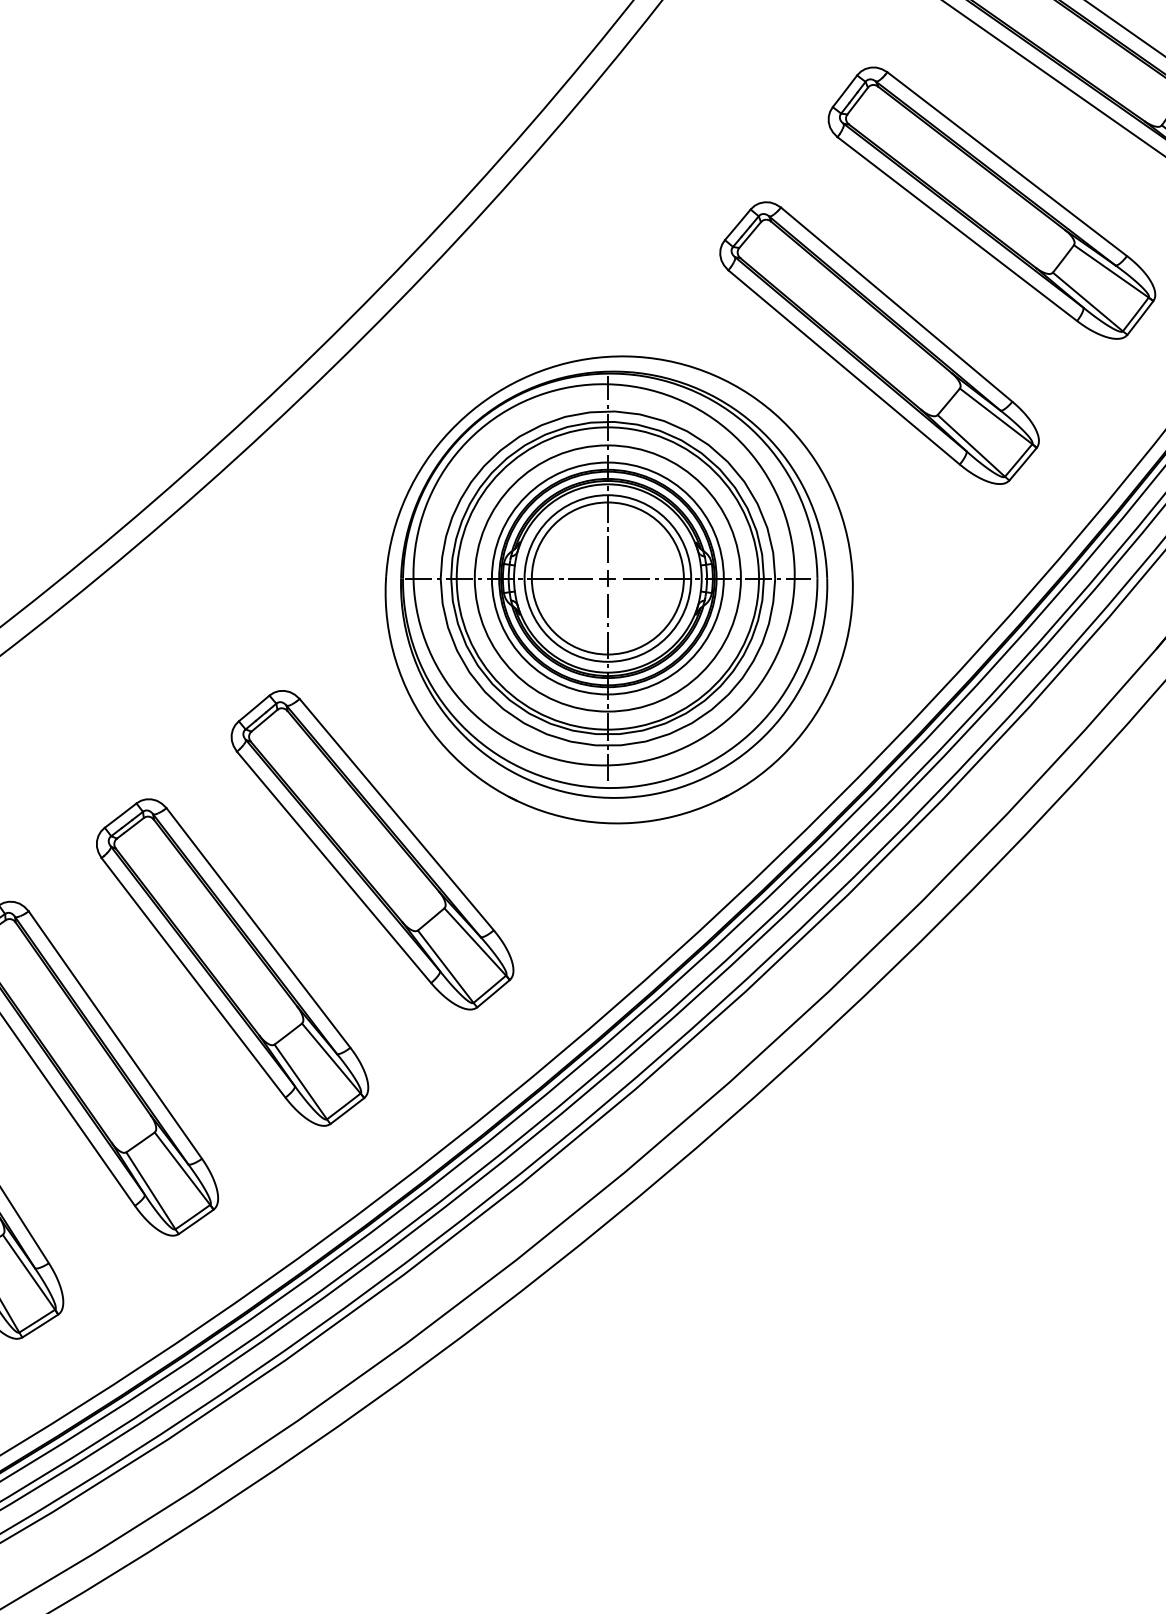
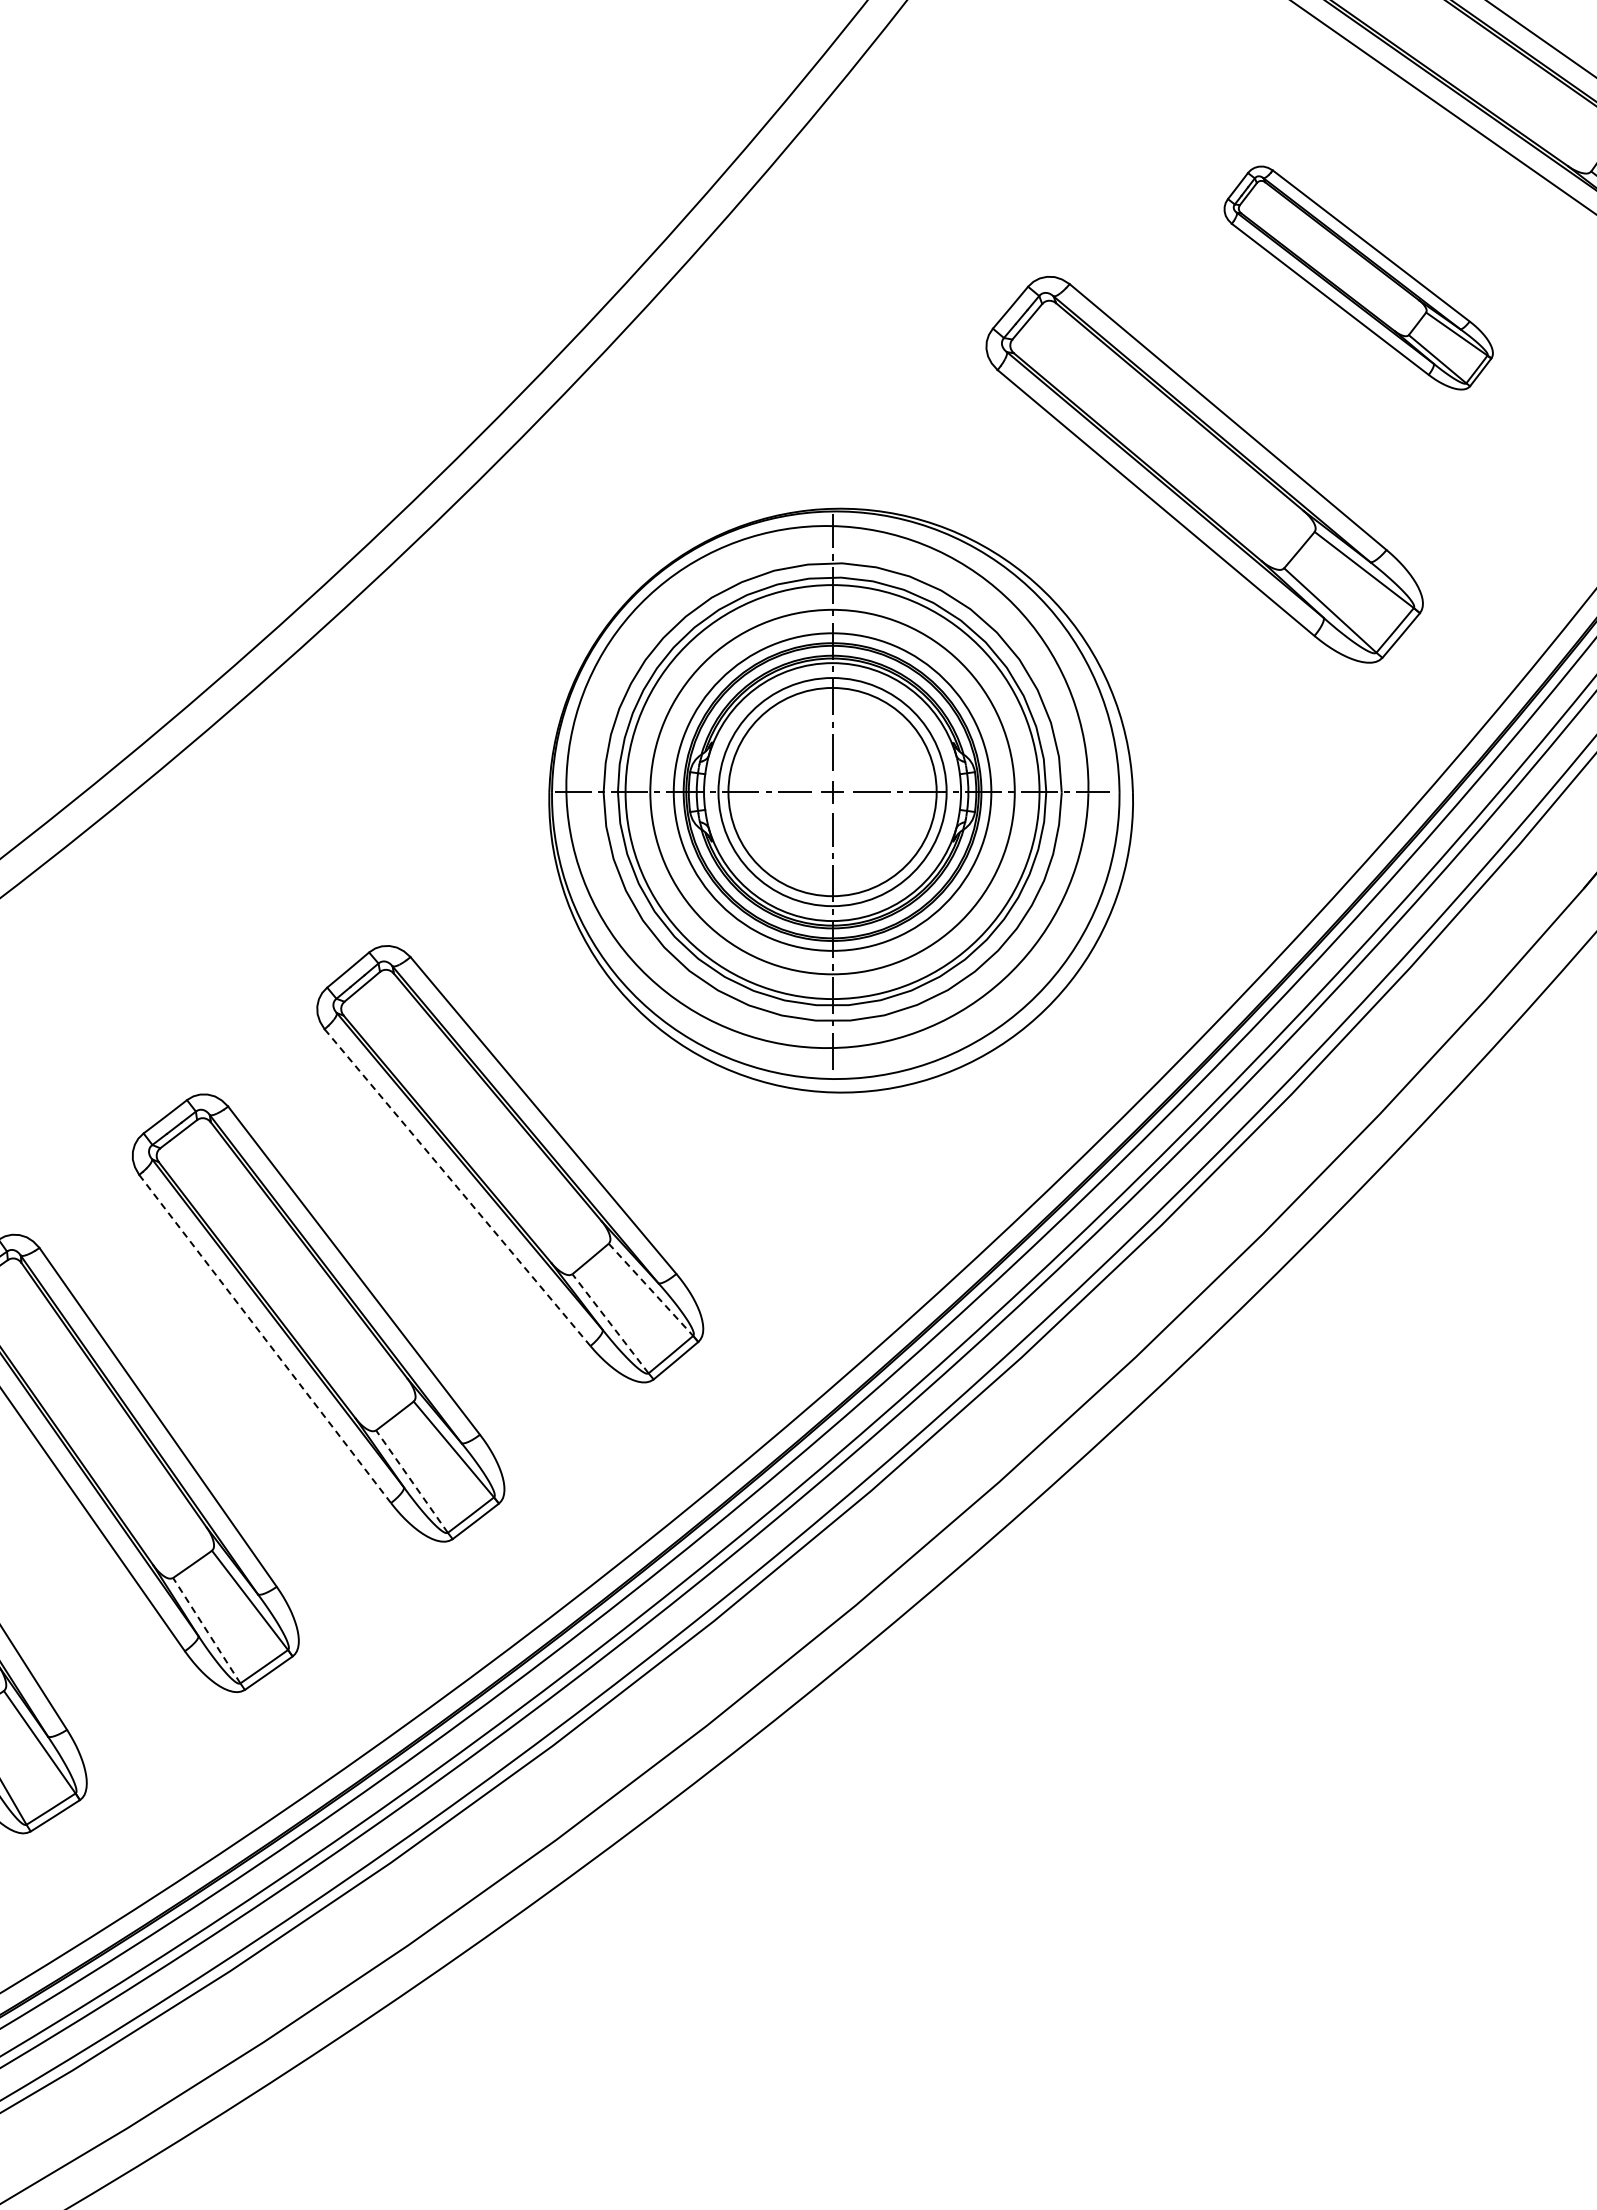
part: (991, 202) -> (1358, 277), size x0.6
part: (618, 589) -> (847, 807), removed
line: (334, 867) -> (457, 1187), solid -> dashed
line: (474, 941) -> (650, 1289), solid -> dashed
line: (445, 966) -> (610, 1323), solid -> dashed
line: (193, 978) -> (265, 1339), solid -> dashed
line: (301, 1081) -> (412, 1481), solid -> dashed
line: (150, 1190) -> (206, 1630), solid -> dashed

